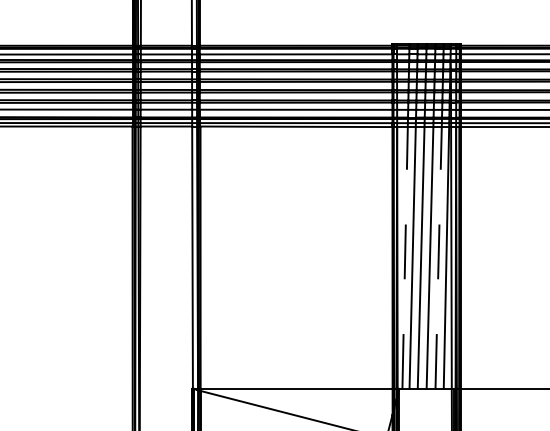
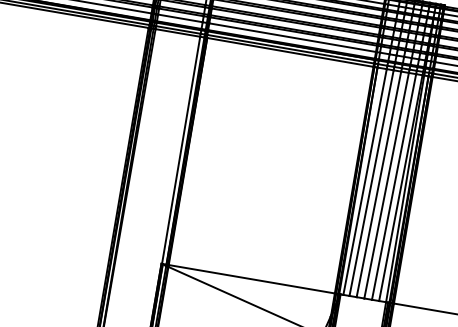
line: (405, 257) -> (365, 181), dashed -> solid
line: (438, 257) -> (394, 186), dashed -> solid

